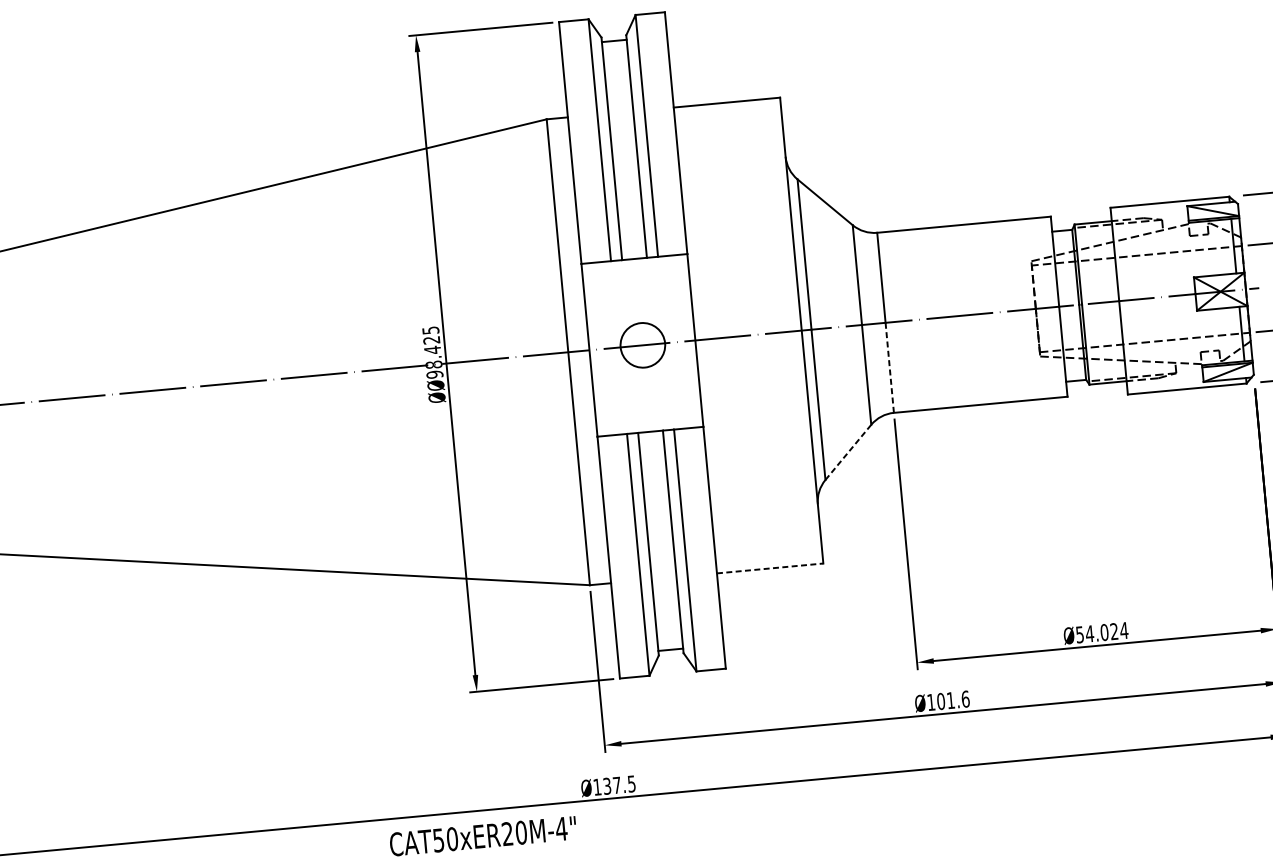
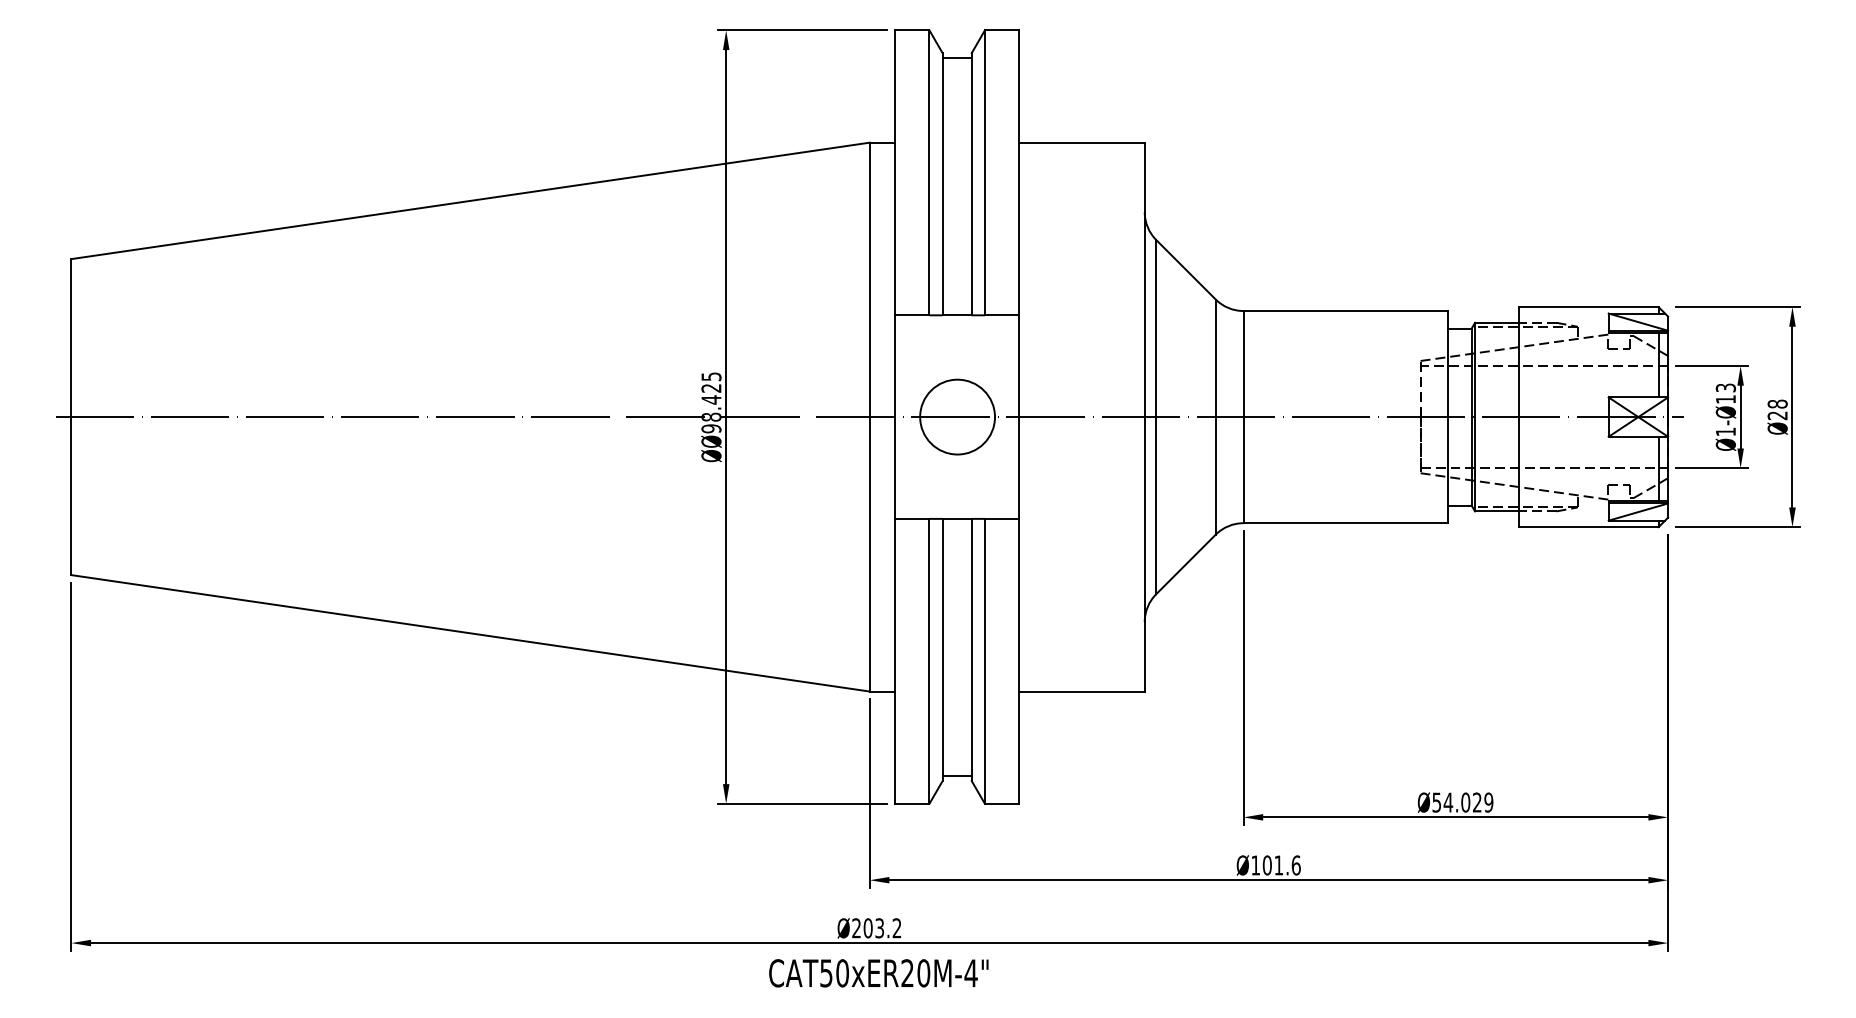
circle: (642, 344) -> (957, 416), size x1.43
line: (889, 368) -> (1243, 470), dashed -> solid
line: (848, 452) -> (1186, 564), dashed -> solid
line: (770, 568) -> (1082, 691), dashed -> solid
text: (1123, 630) -> (1488, 802), Ø54.024 -> Ø54.029
text: (614, 785) -> (876, 928), Ø137.5 -> Ø203.2
text: (482, 836) -> (878, 973), moved

